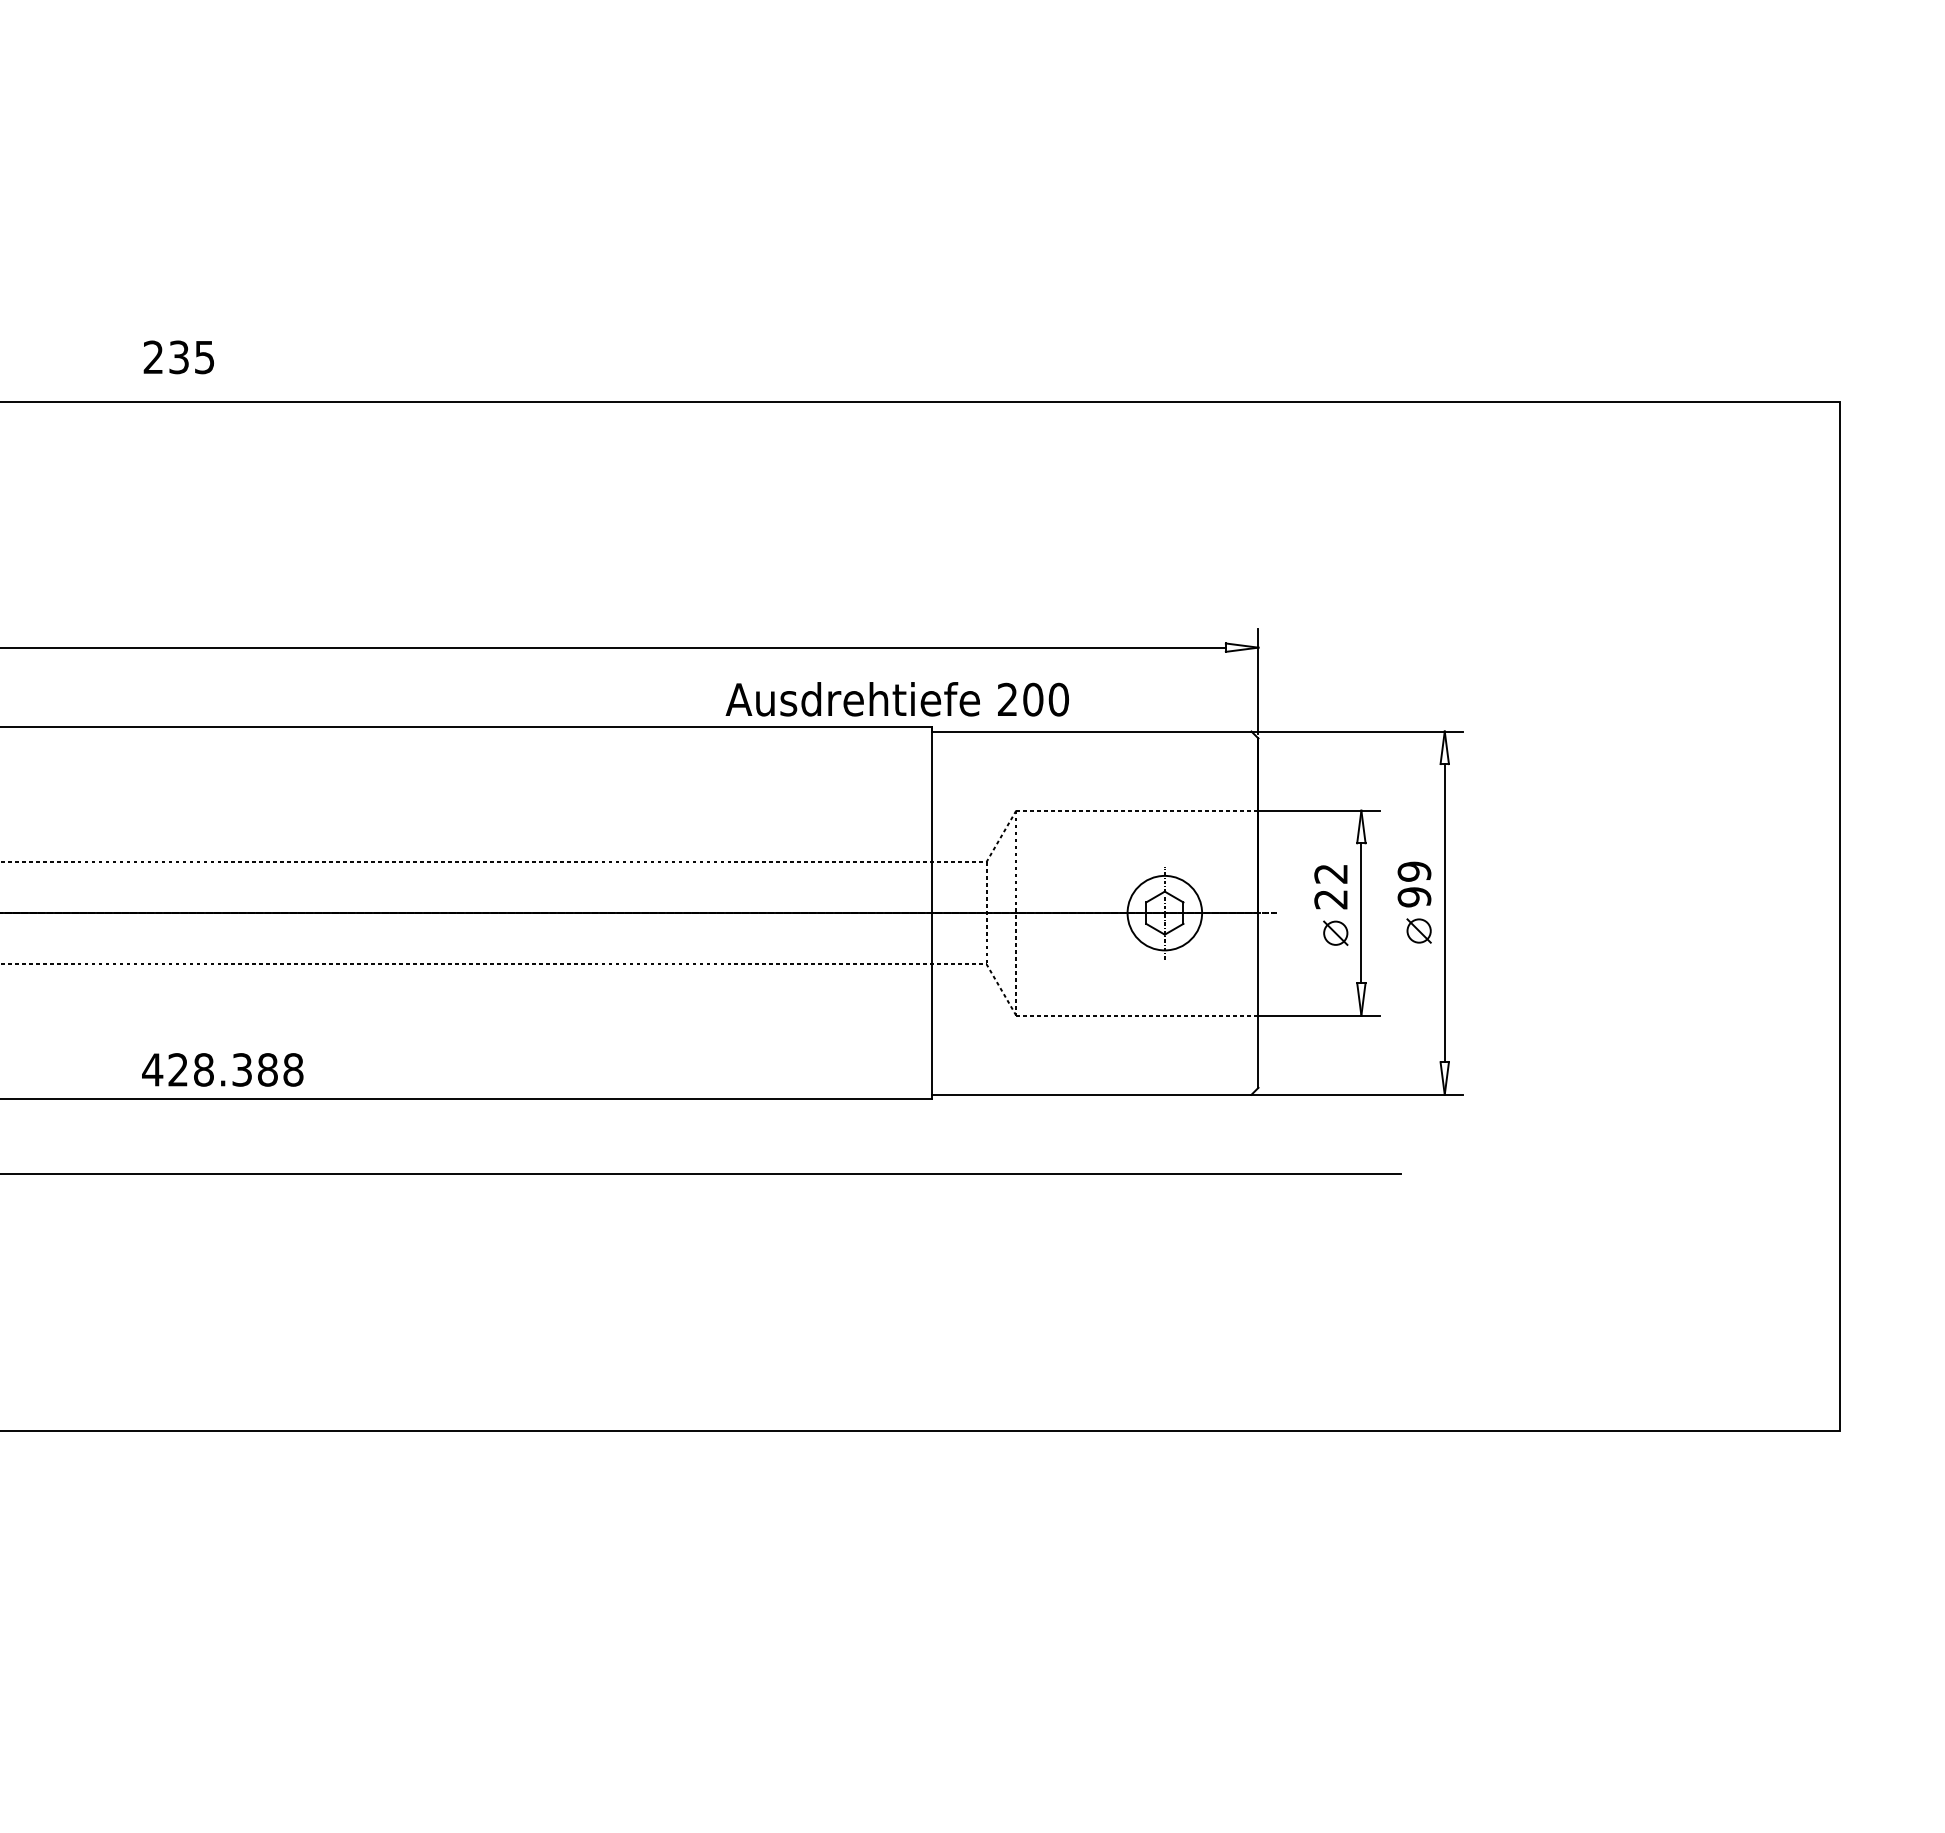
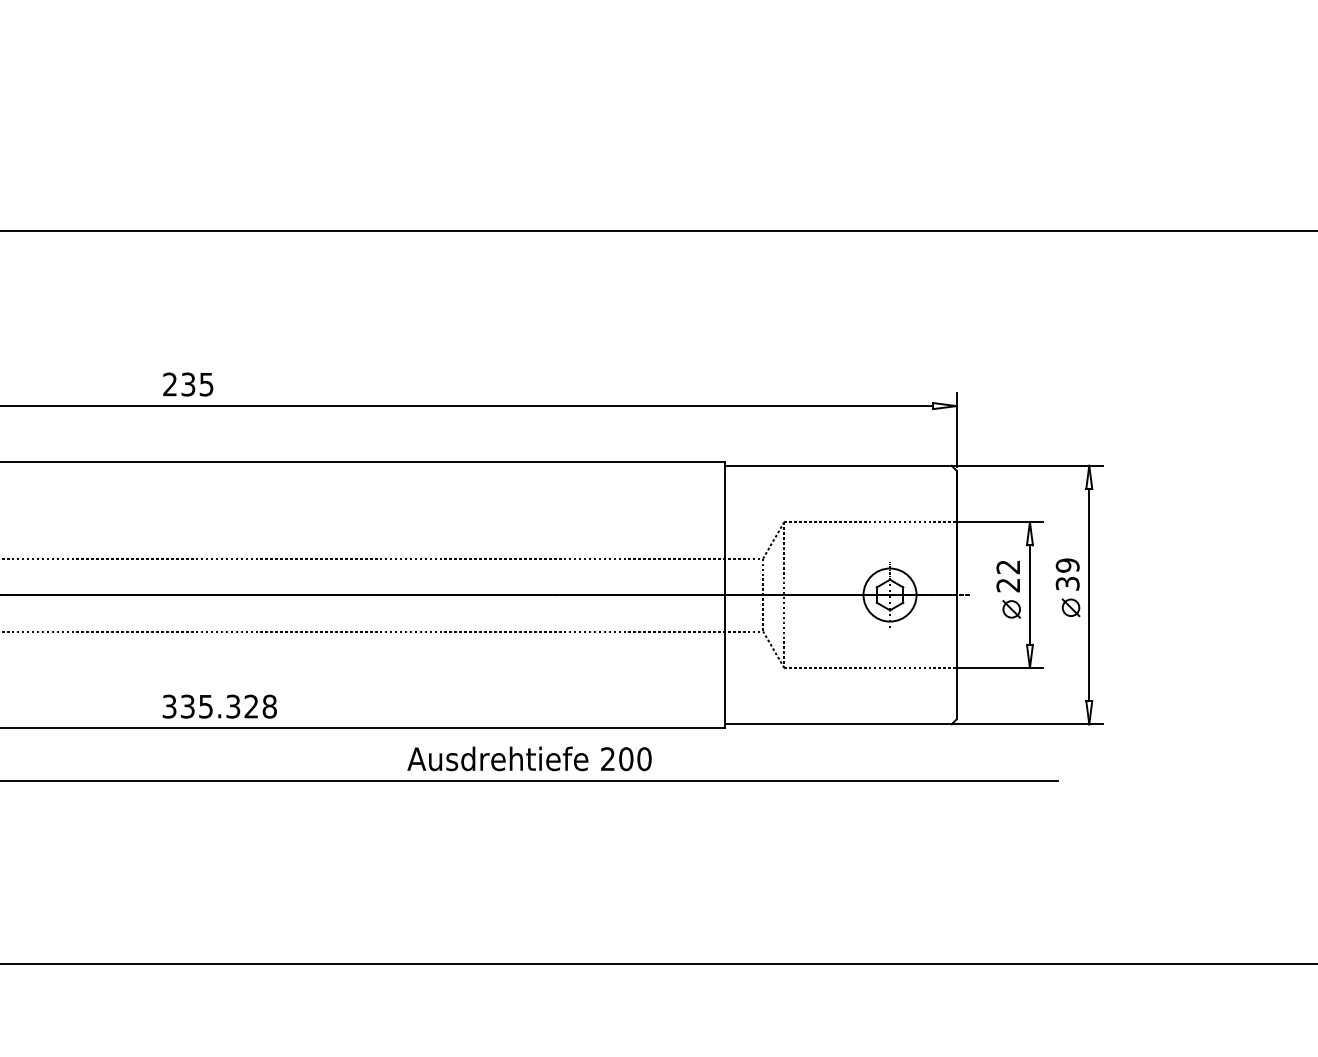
text: (178, 357) -> (187, 384), moved
text: (896, 699) -> (528, 759), moved
text: (1414, 897) -> (1067, 583), 99 -> 39
text: (209, 1069) -> (210, 706), 428.388 -> 335.328

